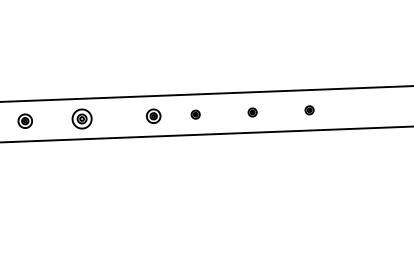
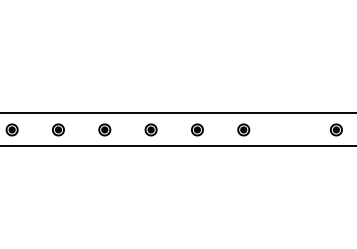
part: (309, 109) -> (243, 129), size x1.67
part: (252, 111) -> (197, 129), size x1.67
part: (195, 114) -> (150, 129), size x1.67
part: (153, 115) -> (104, 129), moved
part: (82, 118) -> (58, 129), size x0.71

